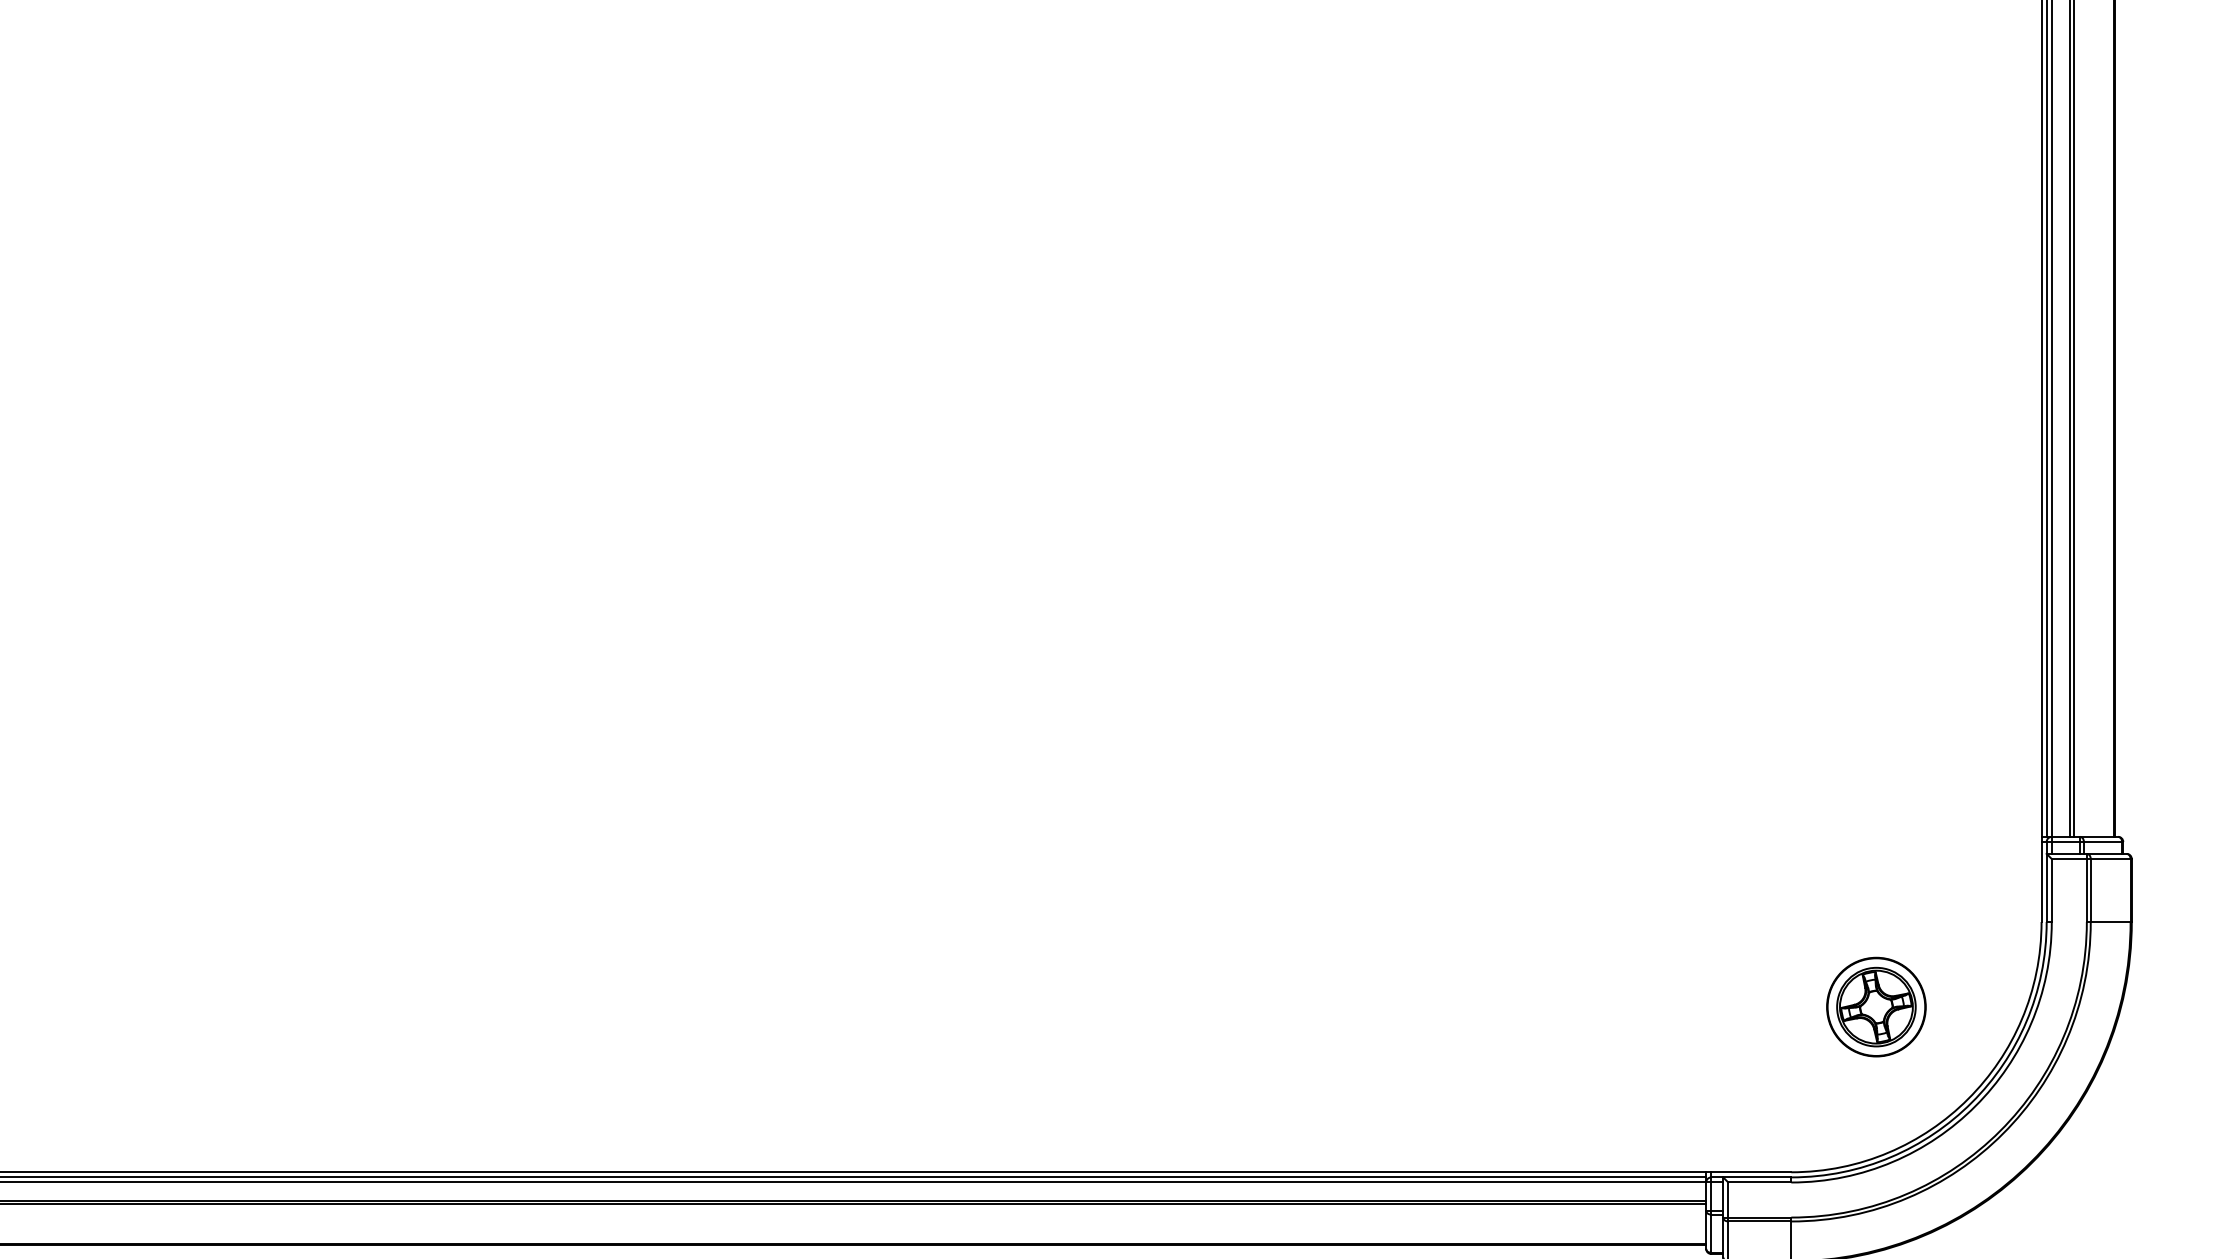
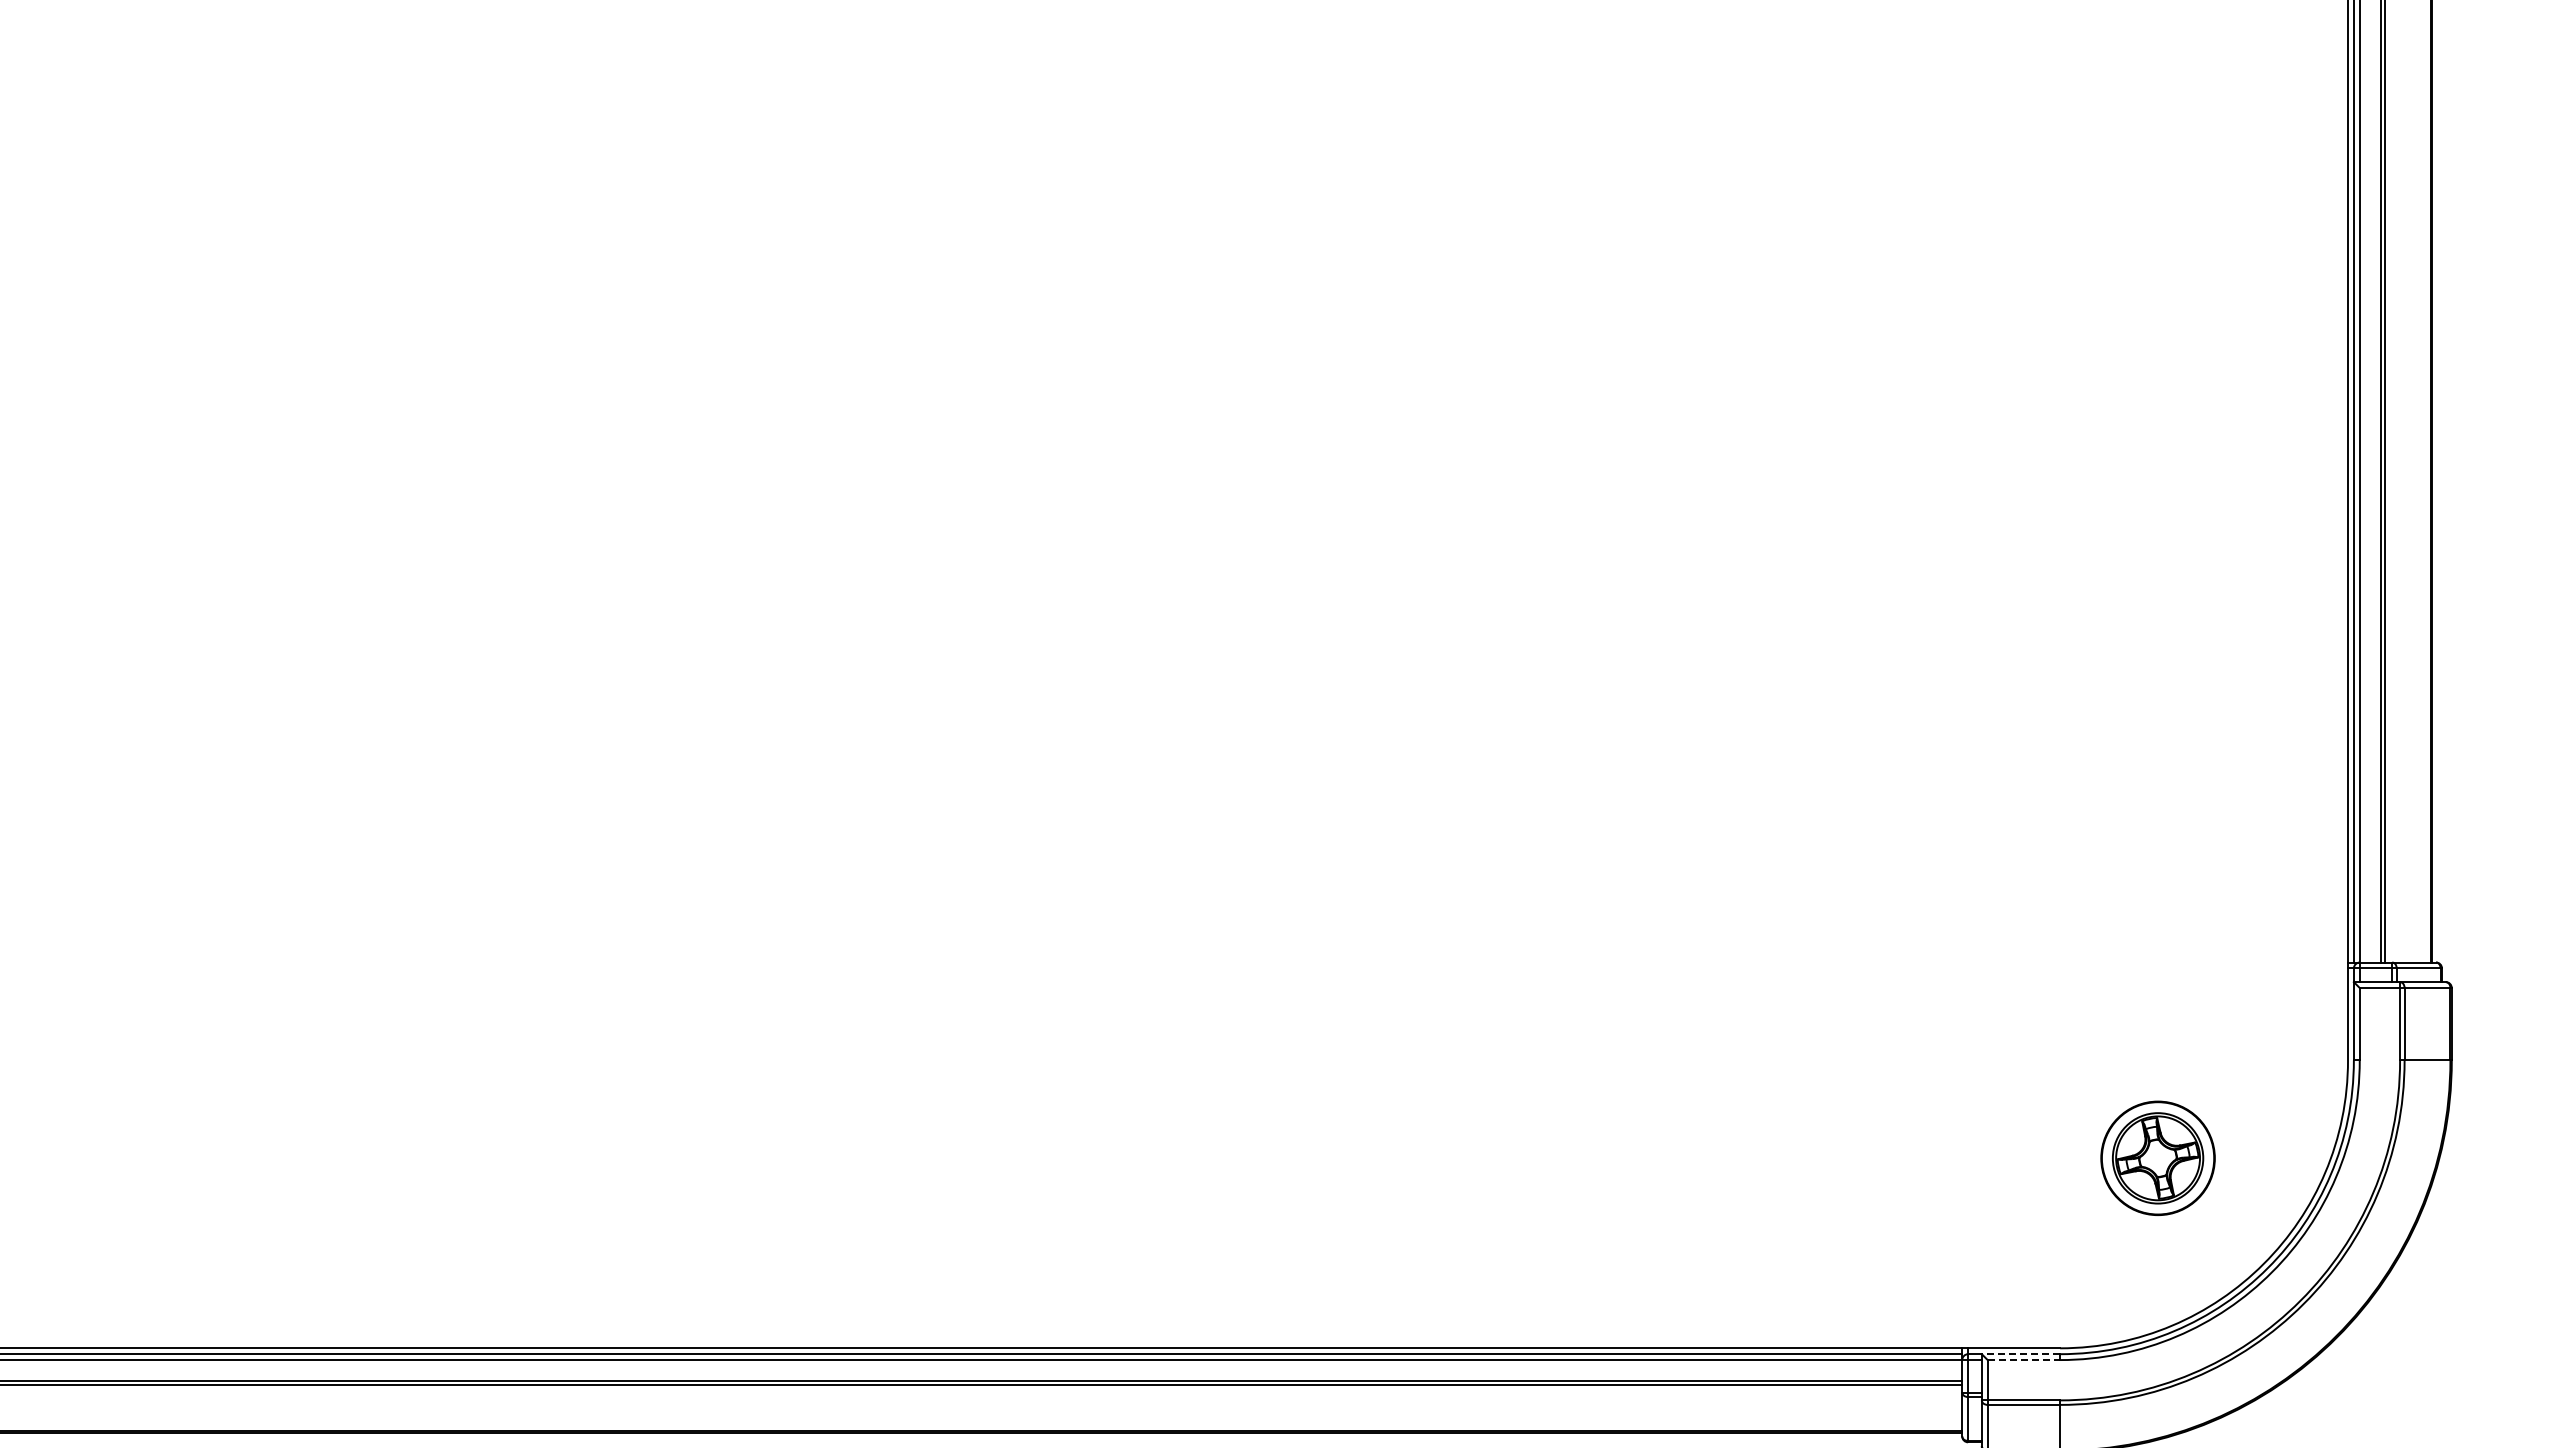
line: (1756, 1177) -> (2020, 1354), solid -> dashed
line: (1760, 1182) -> (2024, 1360), solid -> dashed

